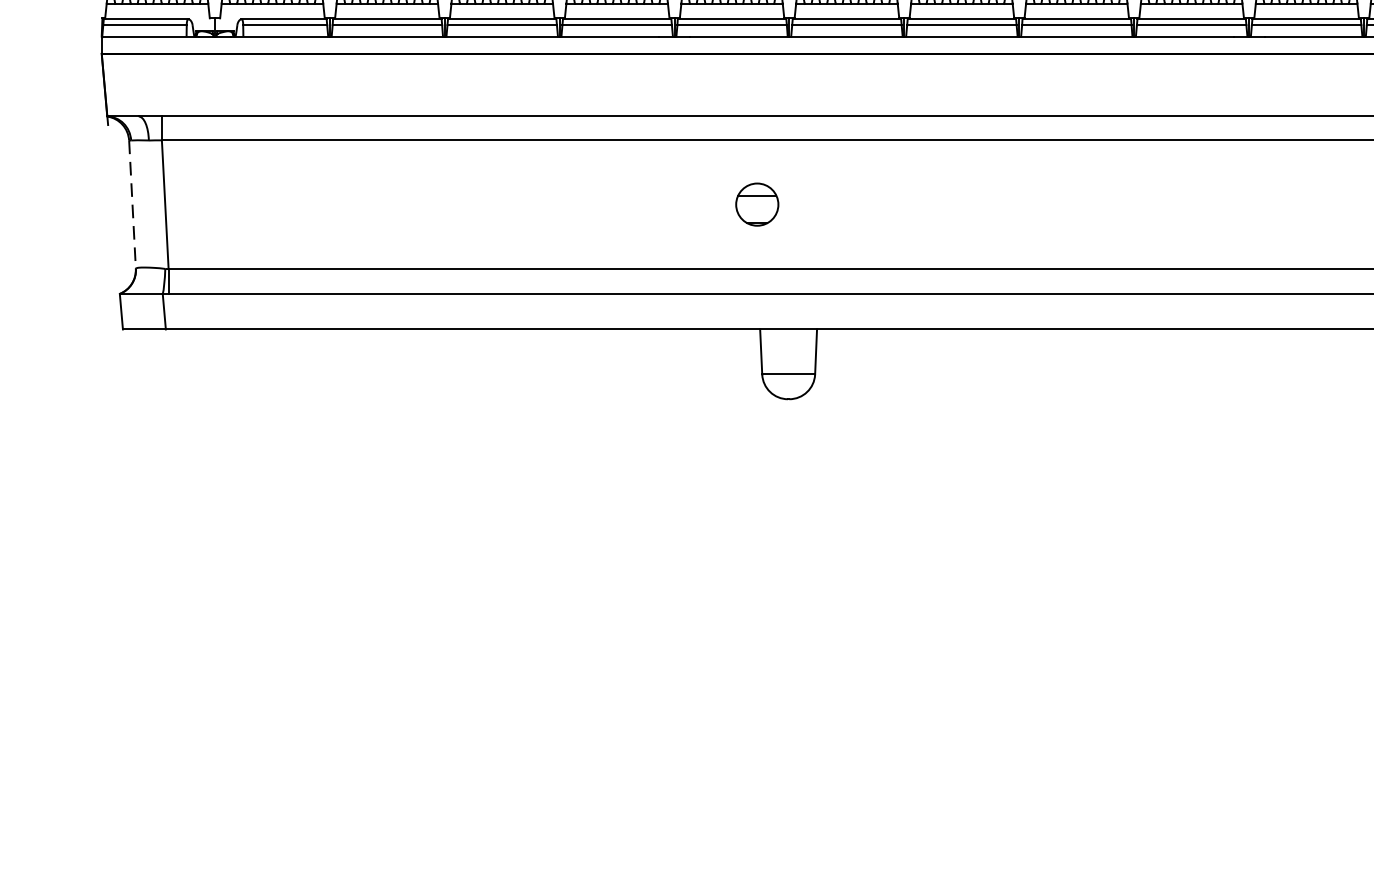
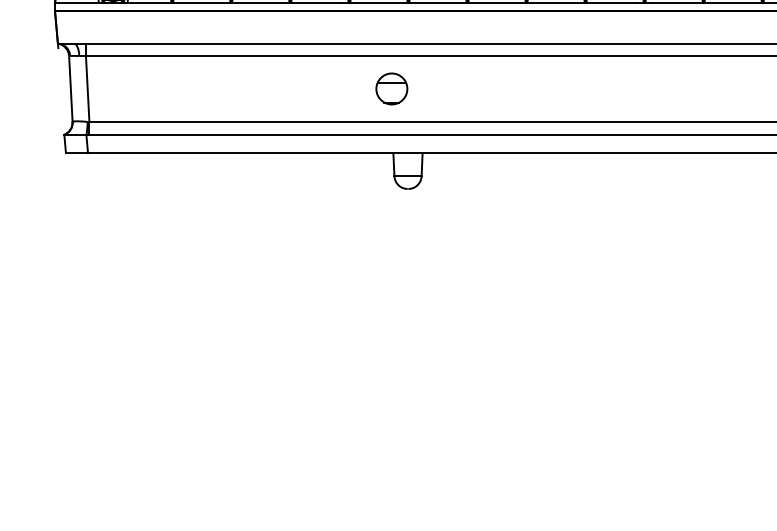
line: (131, 203) -> (70, 88), dashed -> solid
part: (756, 203) -> (391, 88), size x1.43

